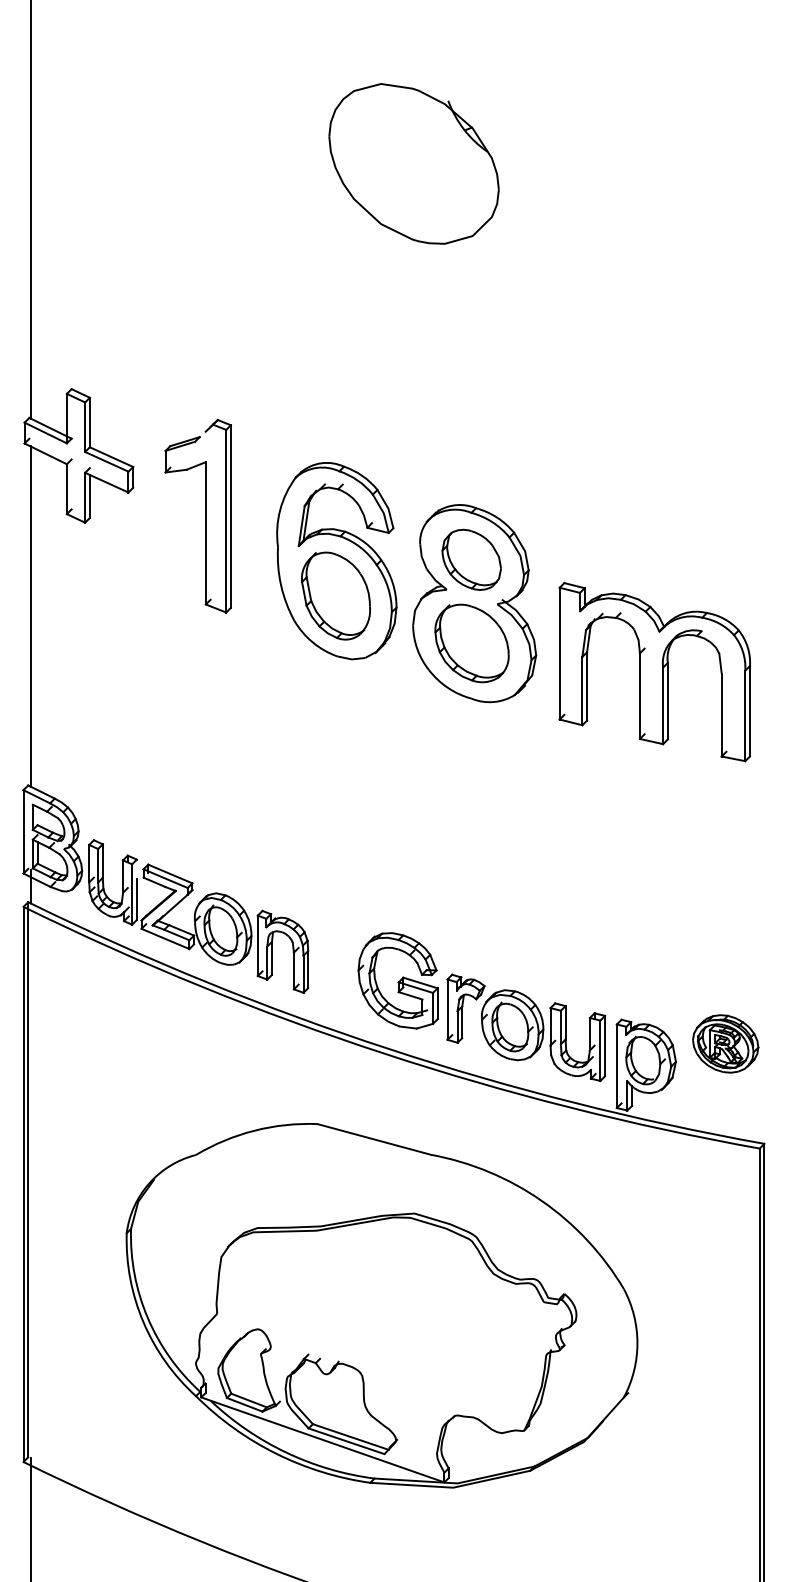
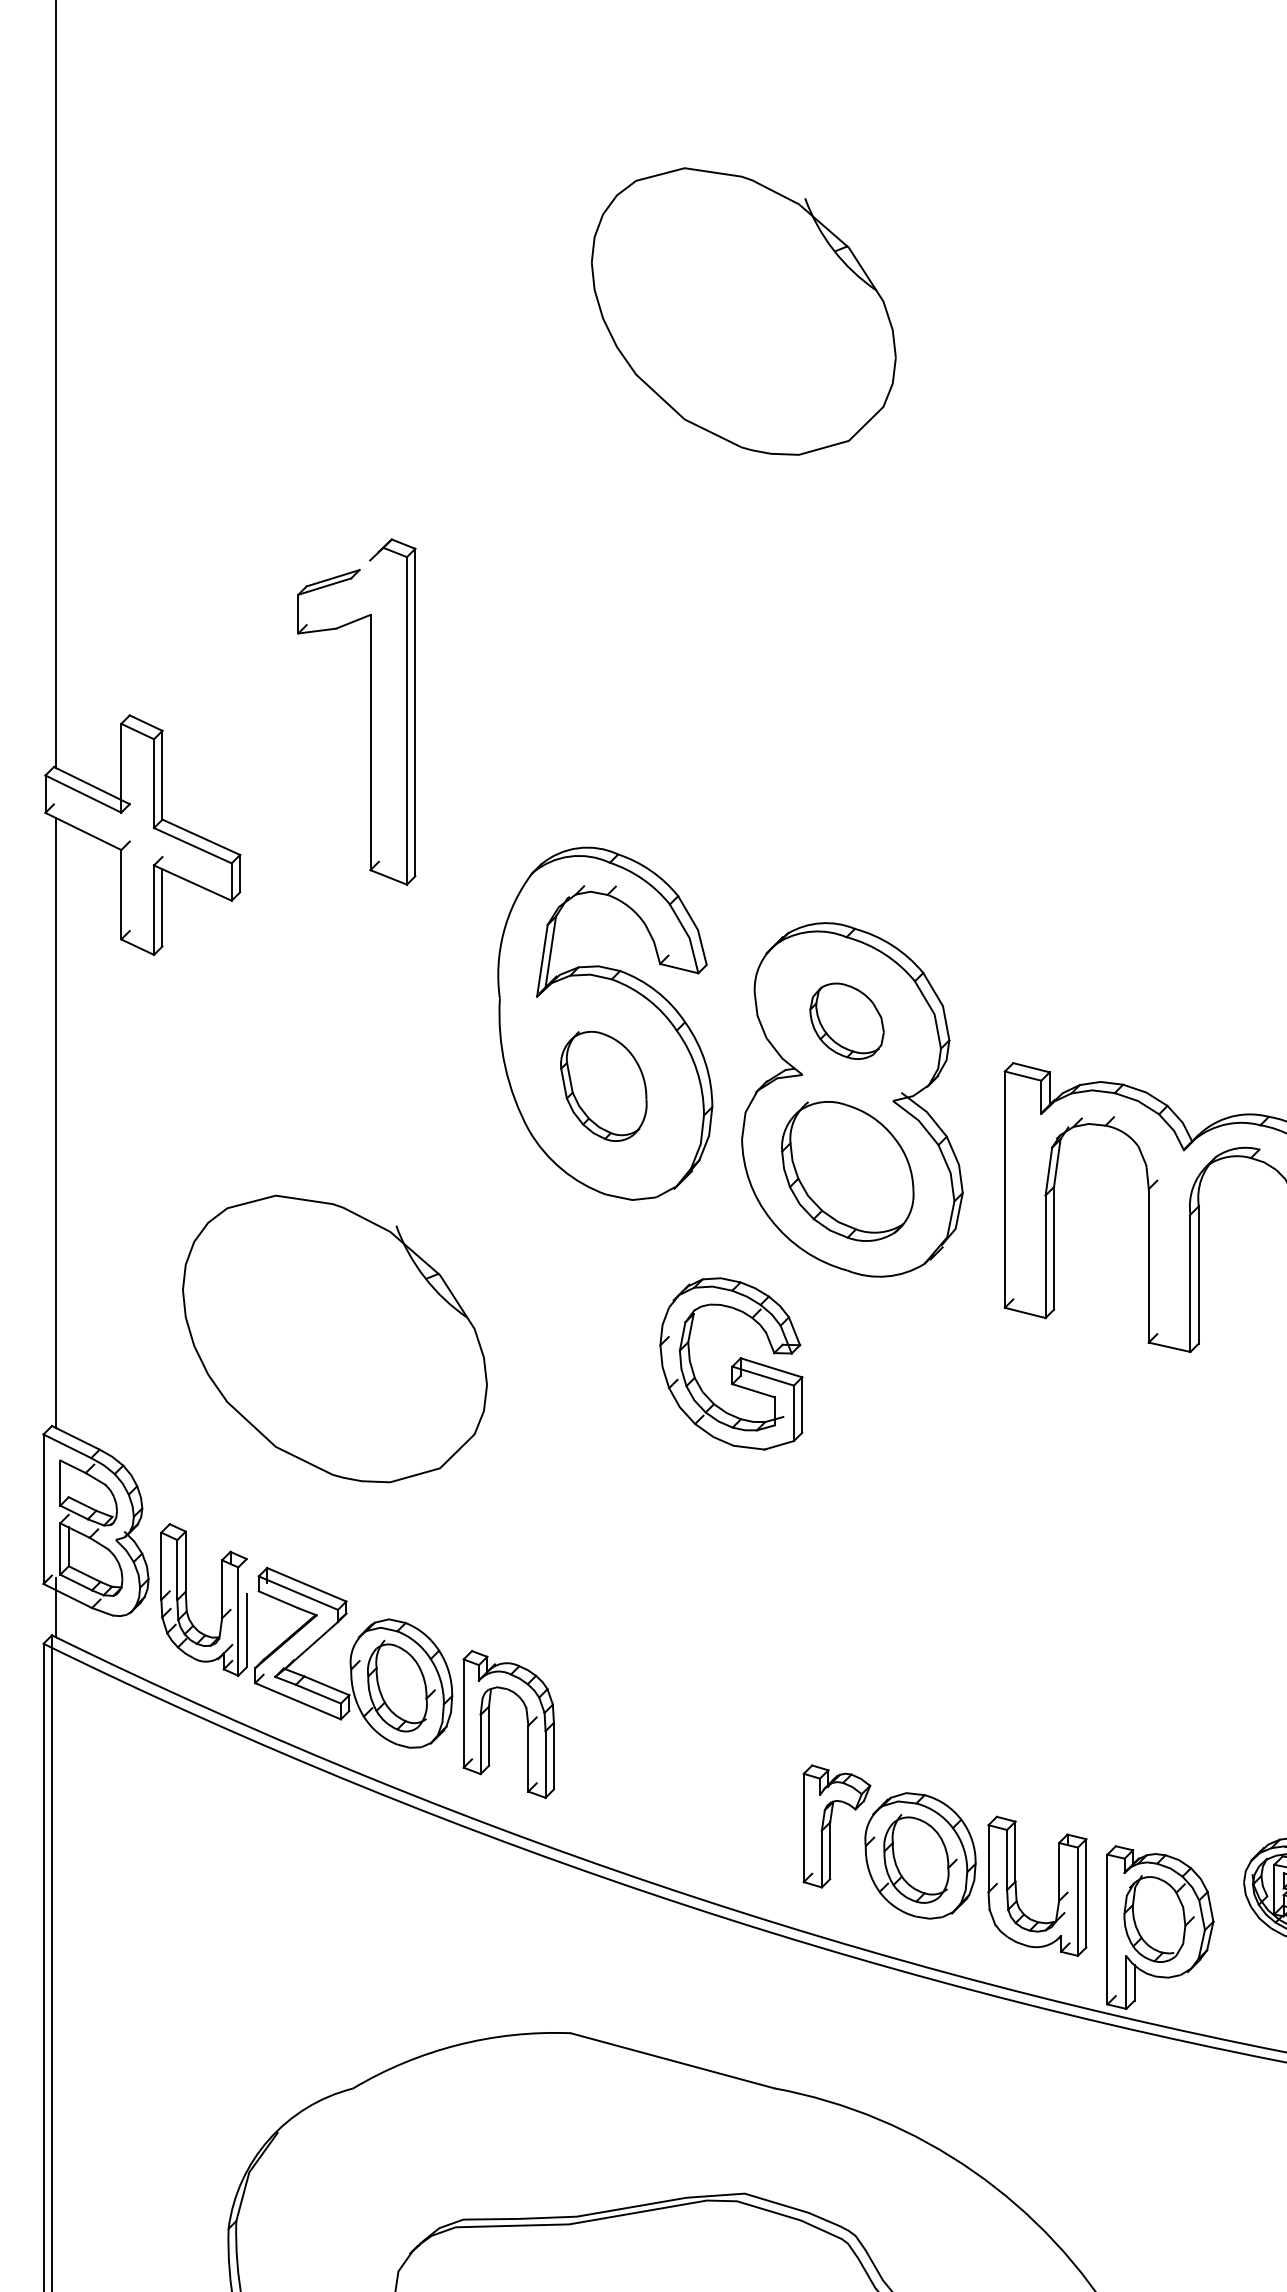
part: (205, 515) -> (369, 710), moved
part: (471, 559) -> (846, 1020), size x0.7
part: (335, 595) -> (602, 1085), size x0.7
part: (185, 736) -> (333, 1338), added
part: (397, 980) -> (730, 1363), moved

